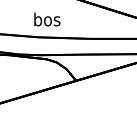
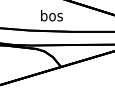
text: (46, 19) -> (51, 15), moved

